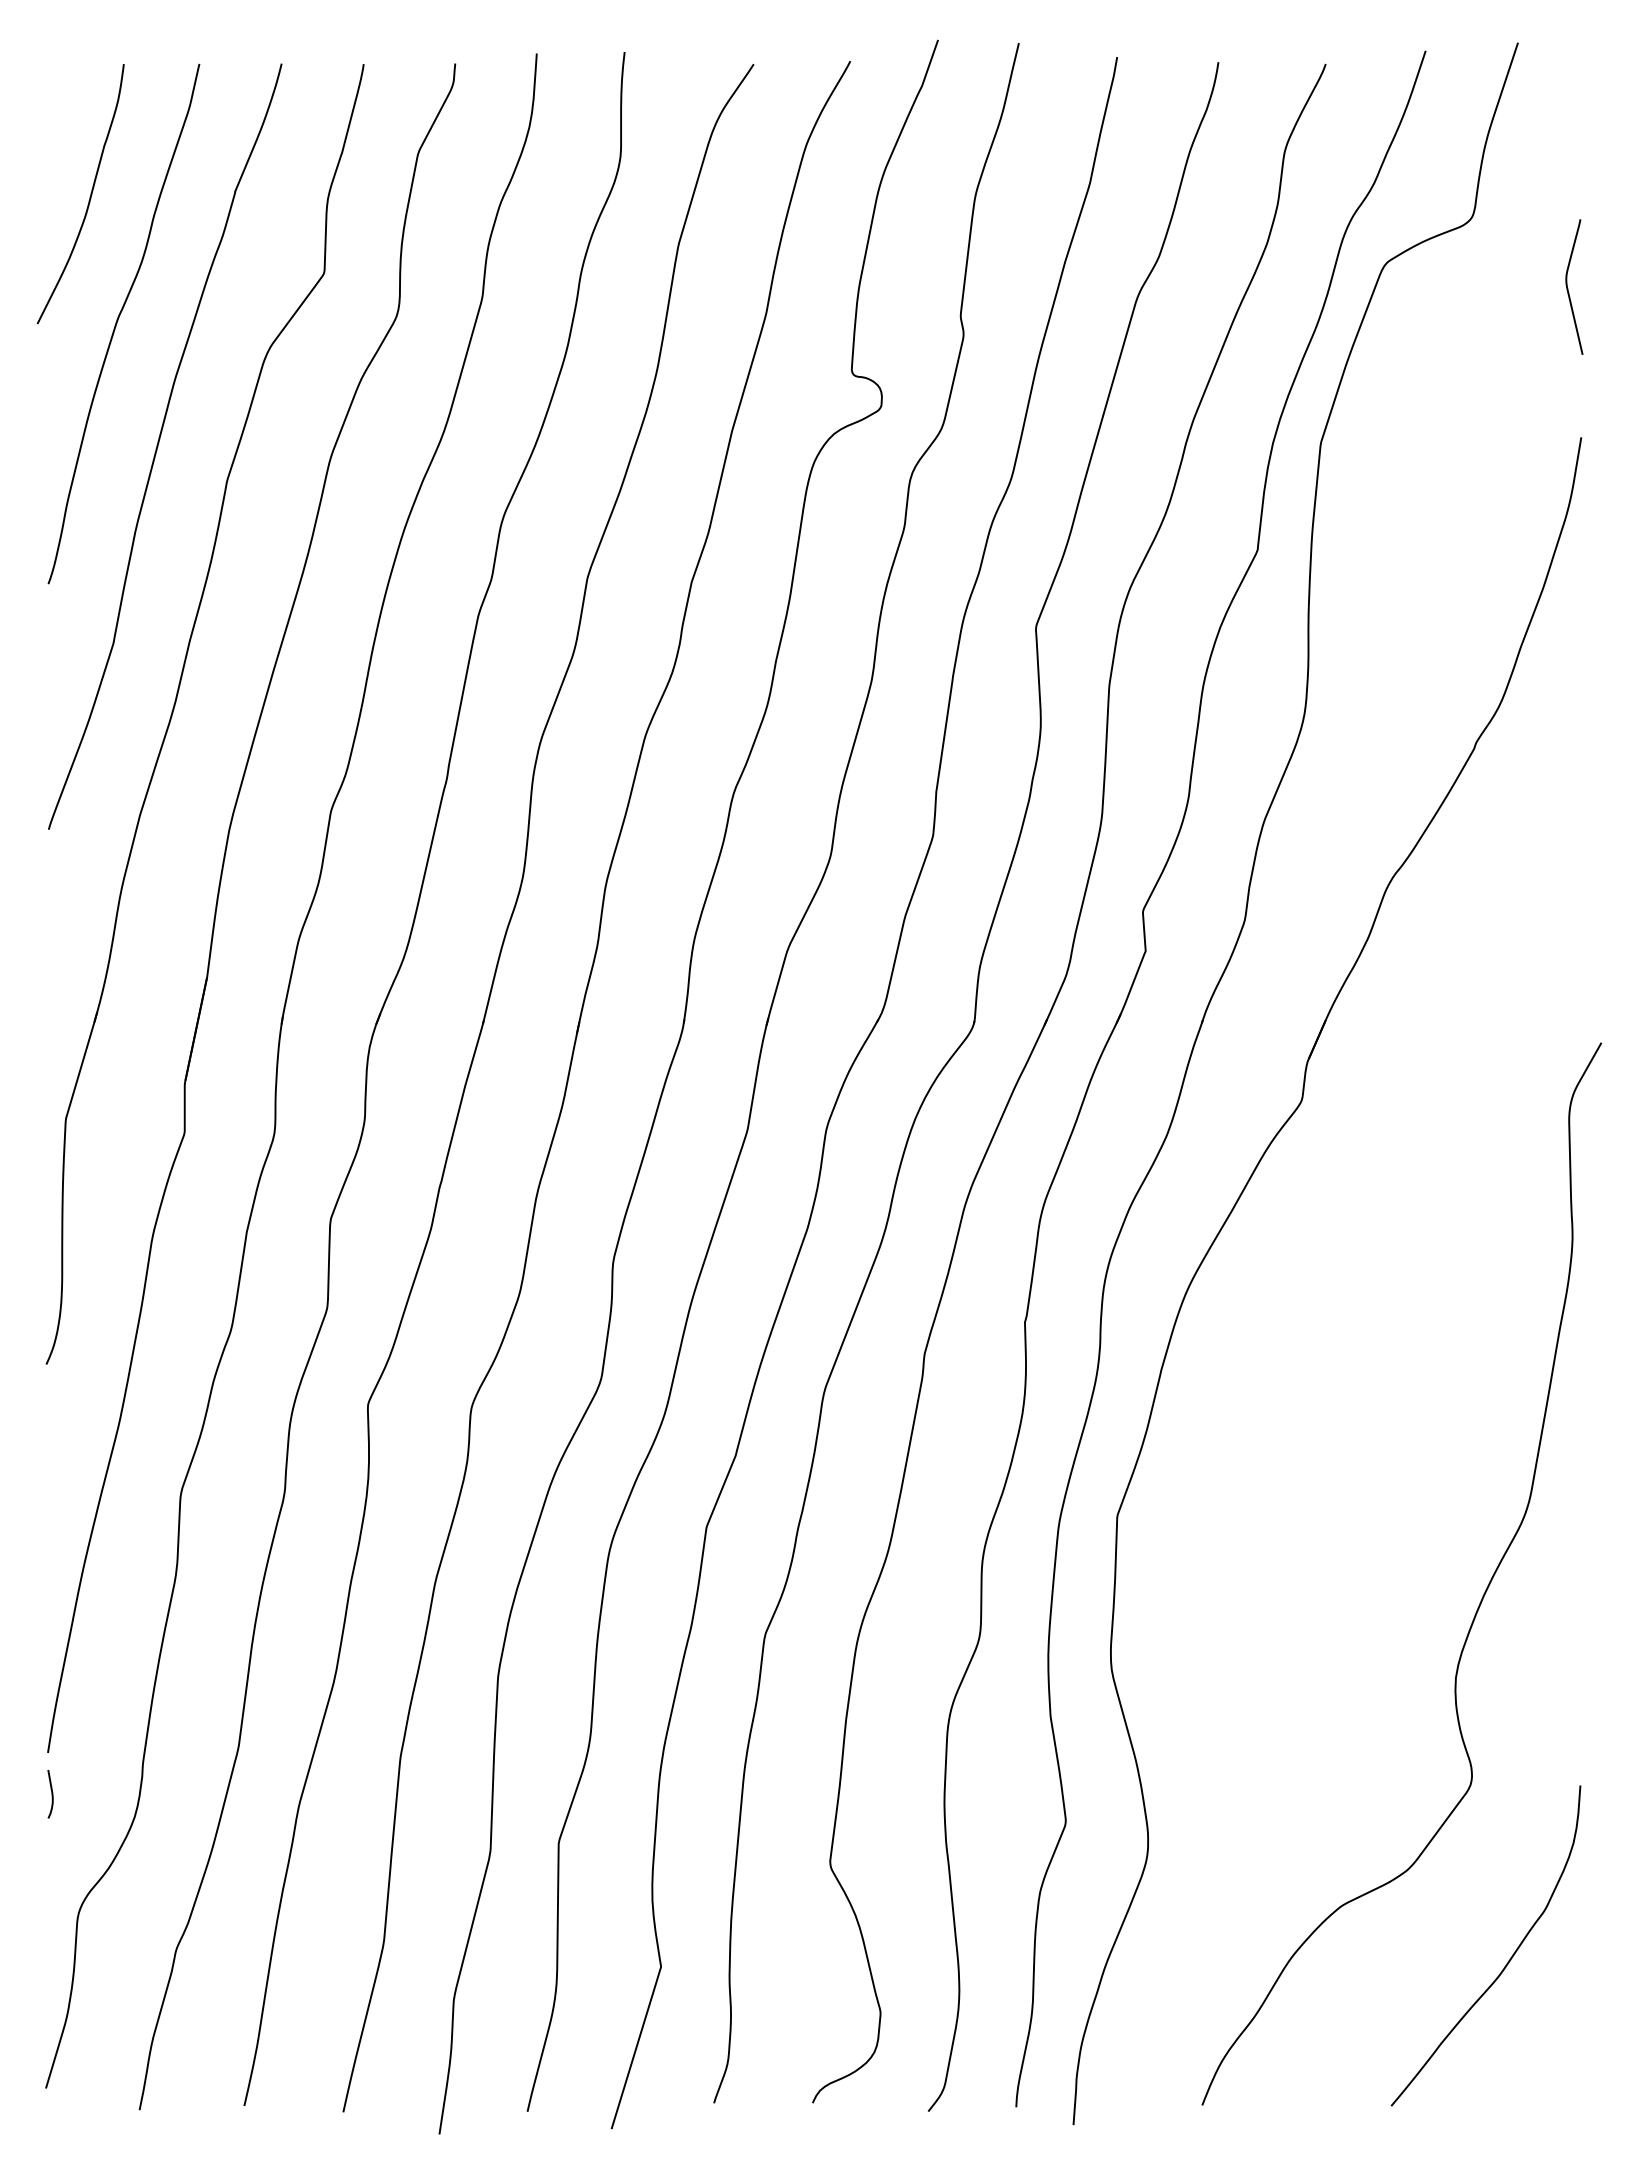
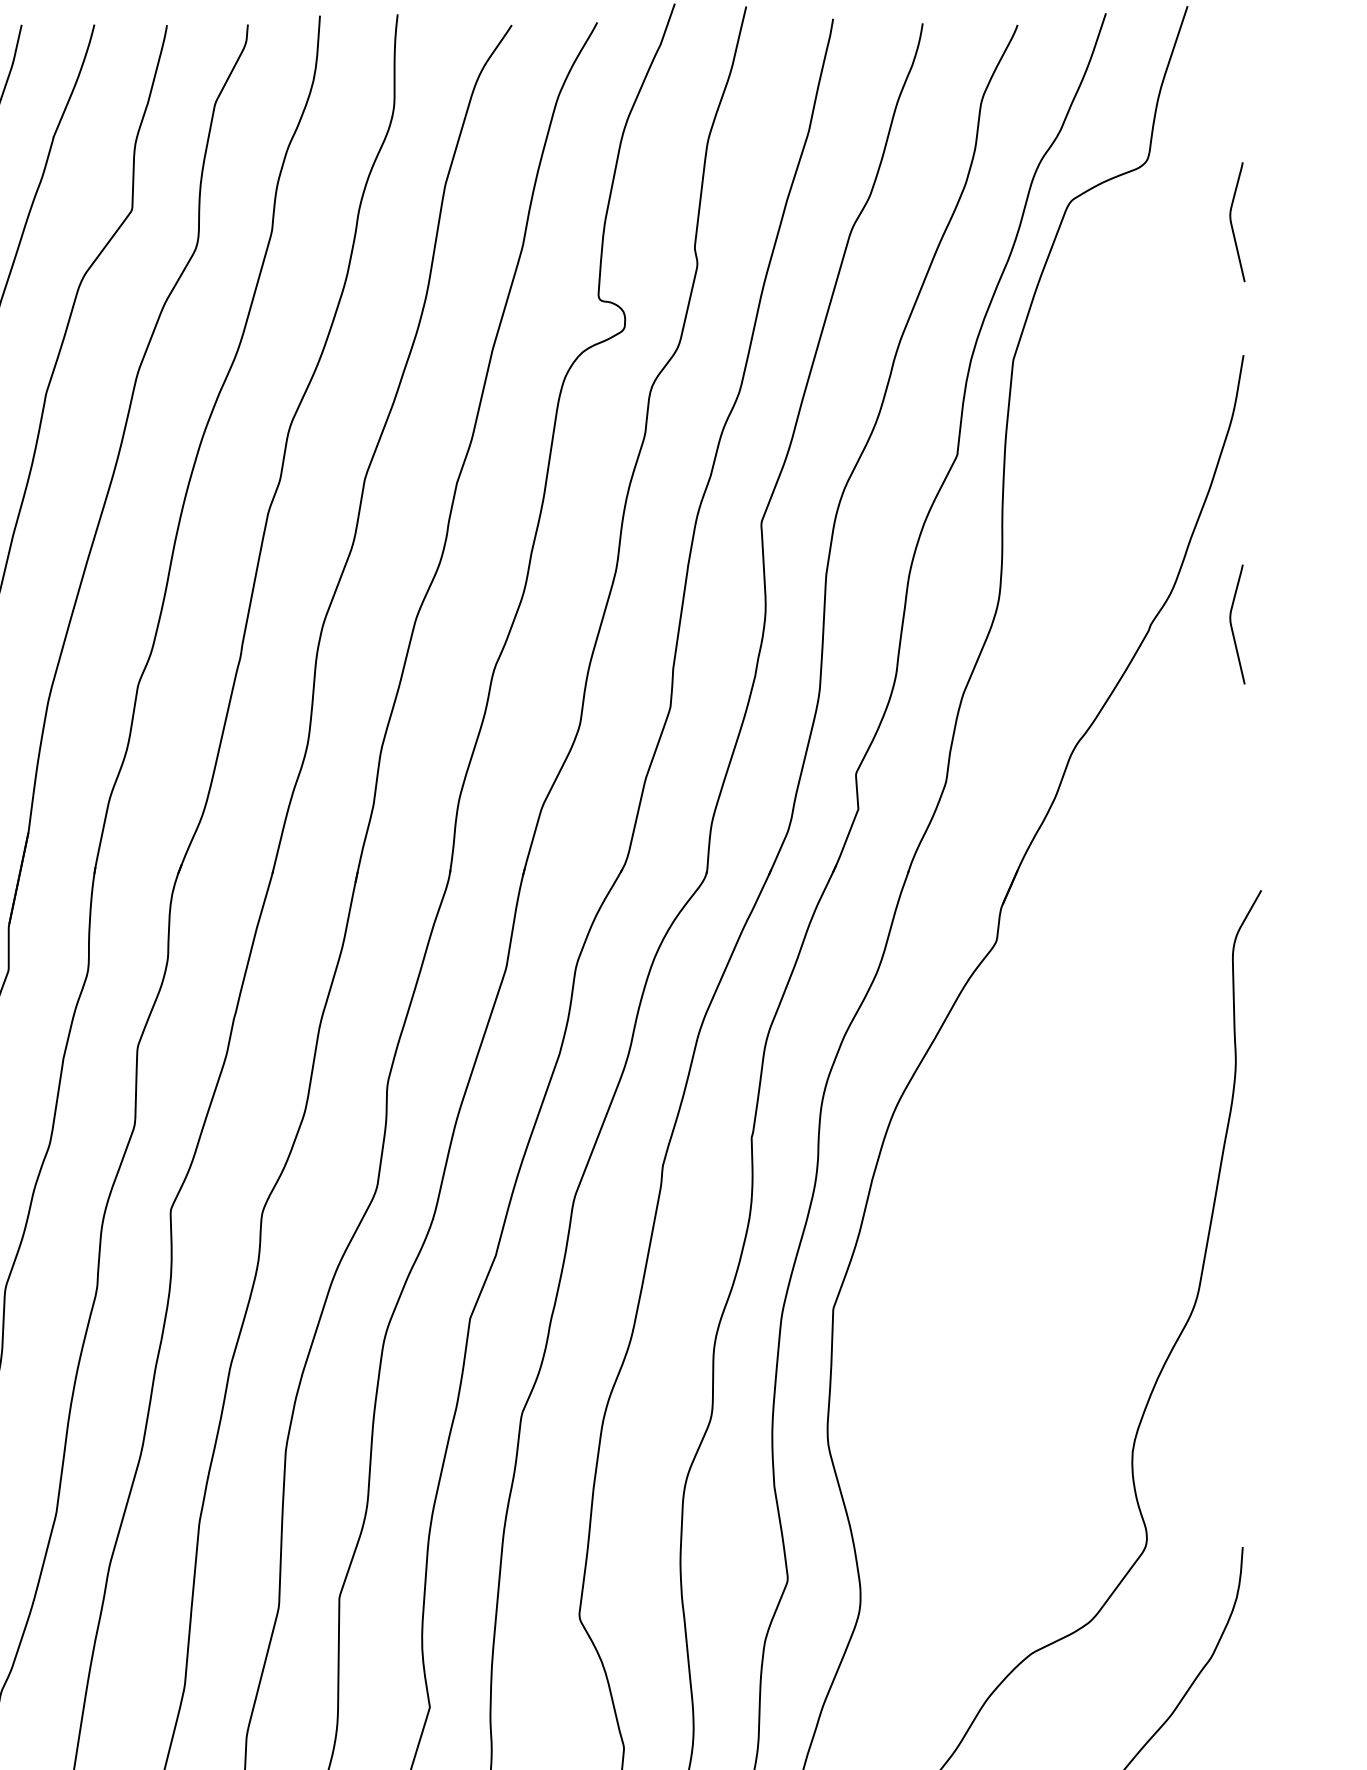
curve: (1568, 743) -> (1232, 625), added

